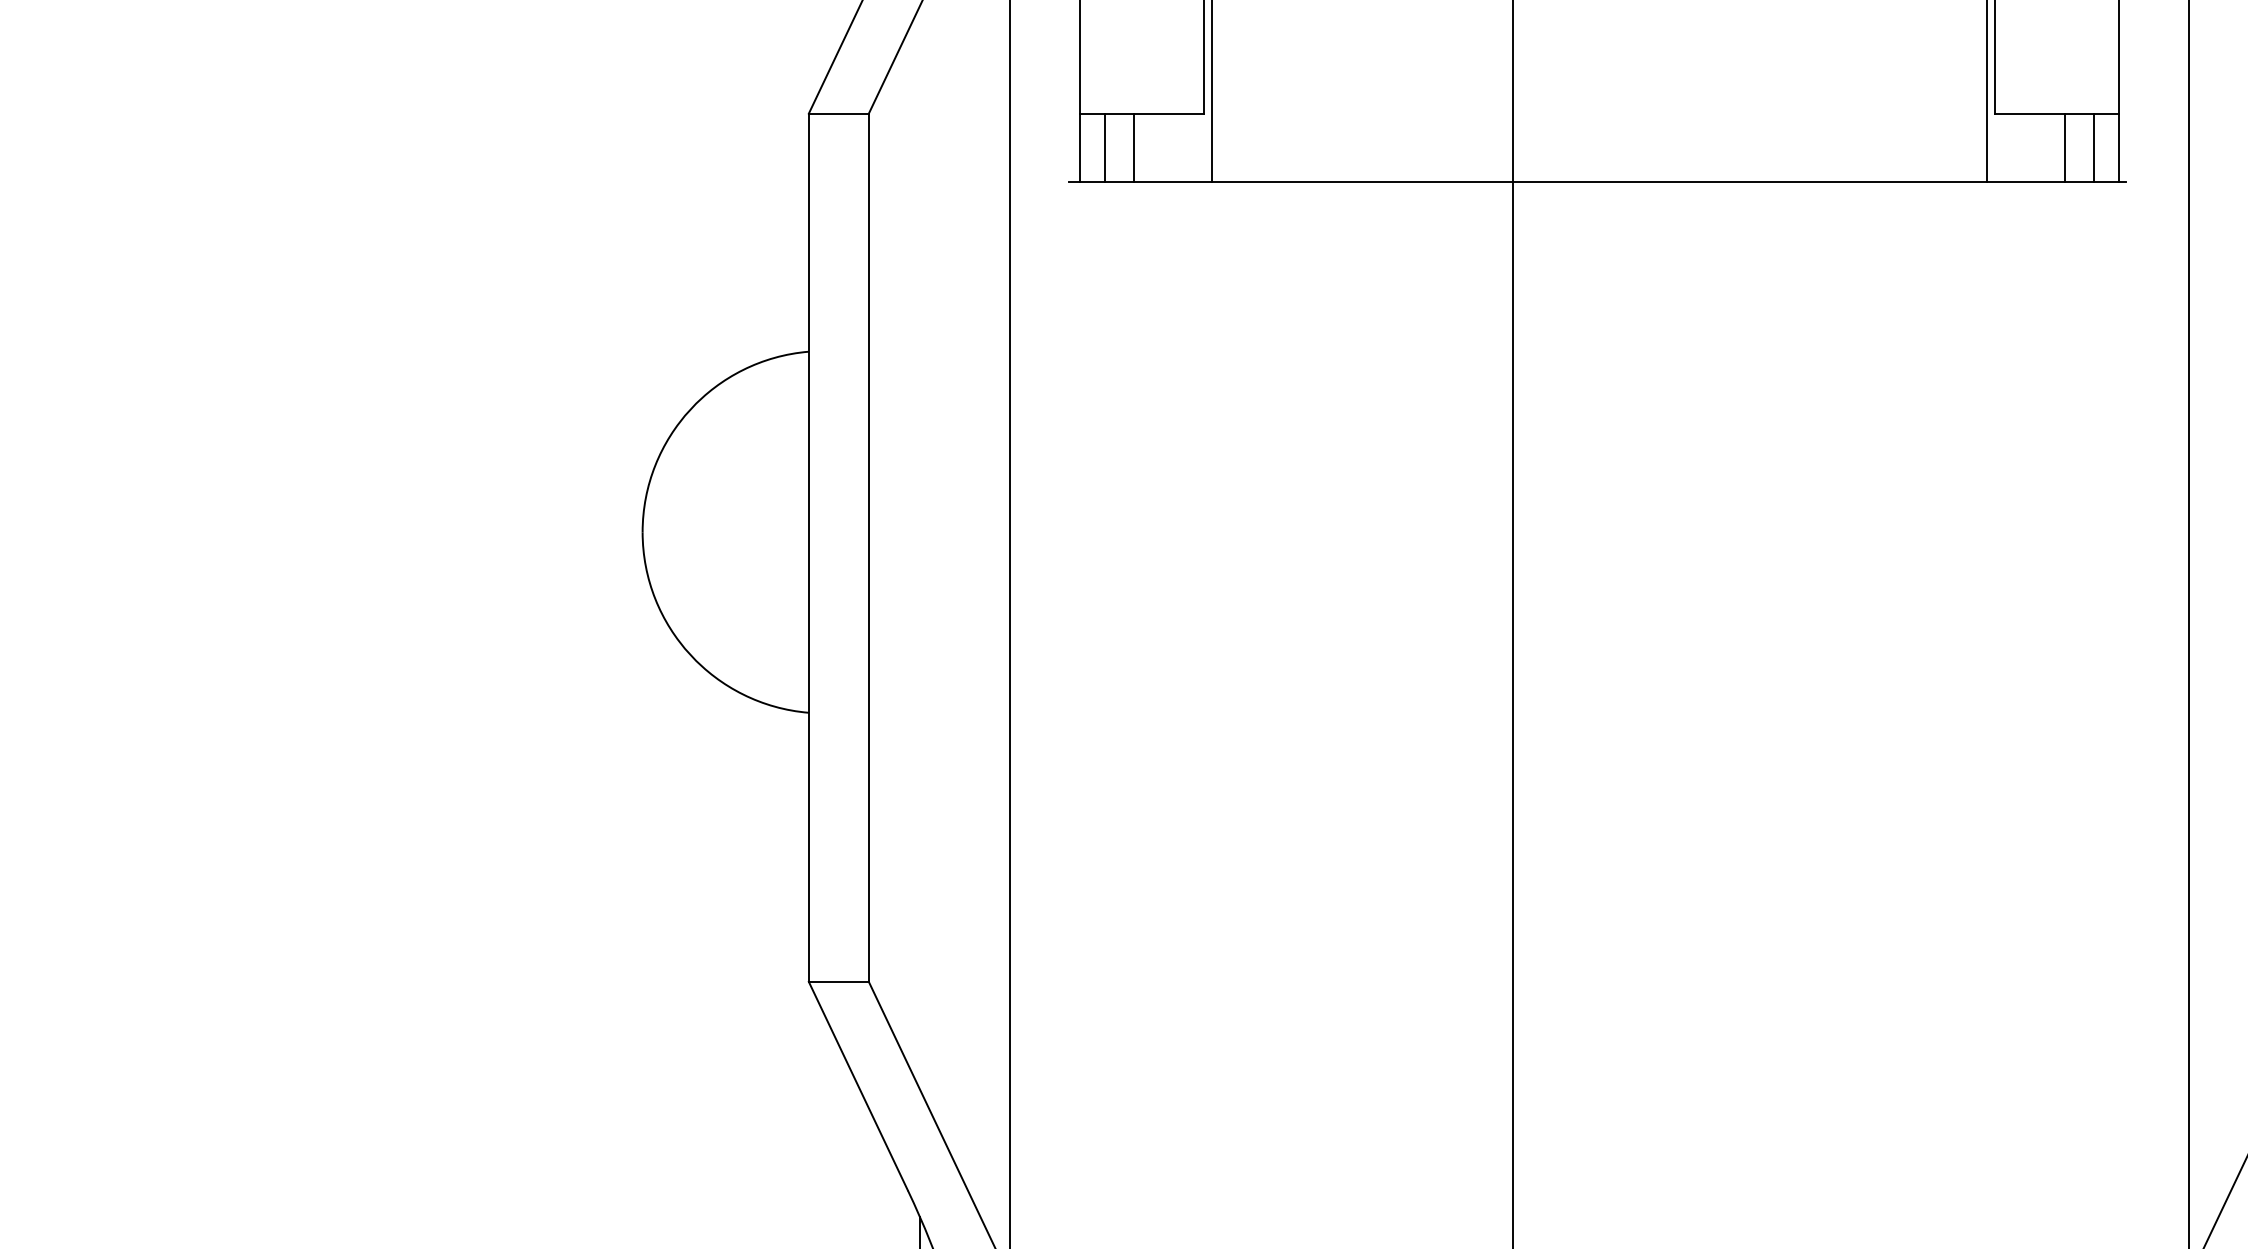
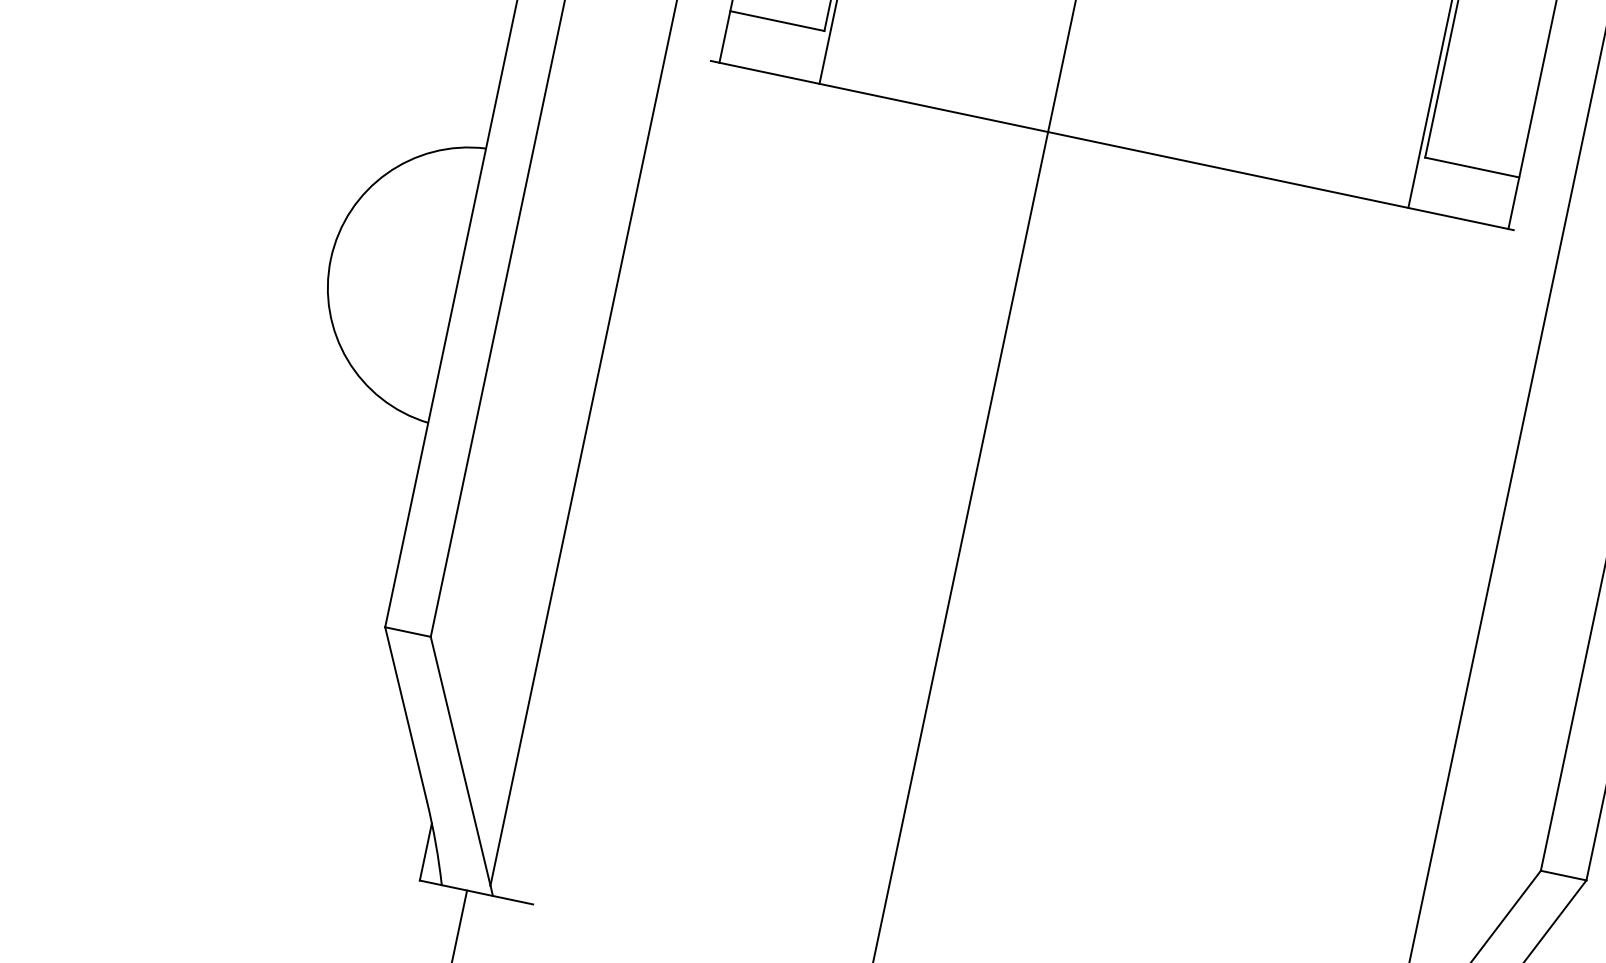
line: (1104, 147) -> (743, 40), removed
line: (1134, 147) -> (766, 45), removed
line: (2064, 147) -> (1472, 194), removed
line: (2094, 147) -> (1495, 199), removed

